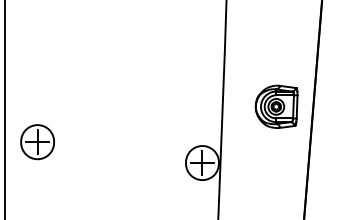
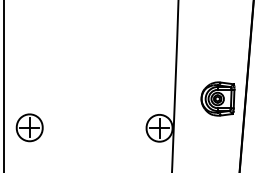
part: (276, 106) -> (217, 98), moved
part: (37, 141) -> (29, 127), moved

